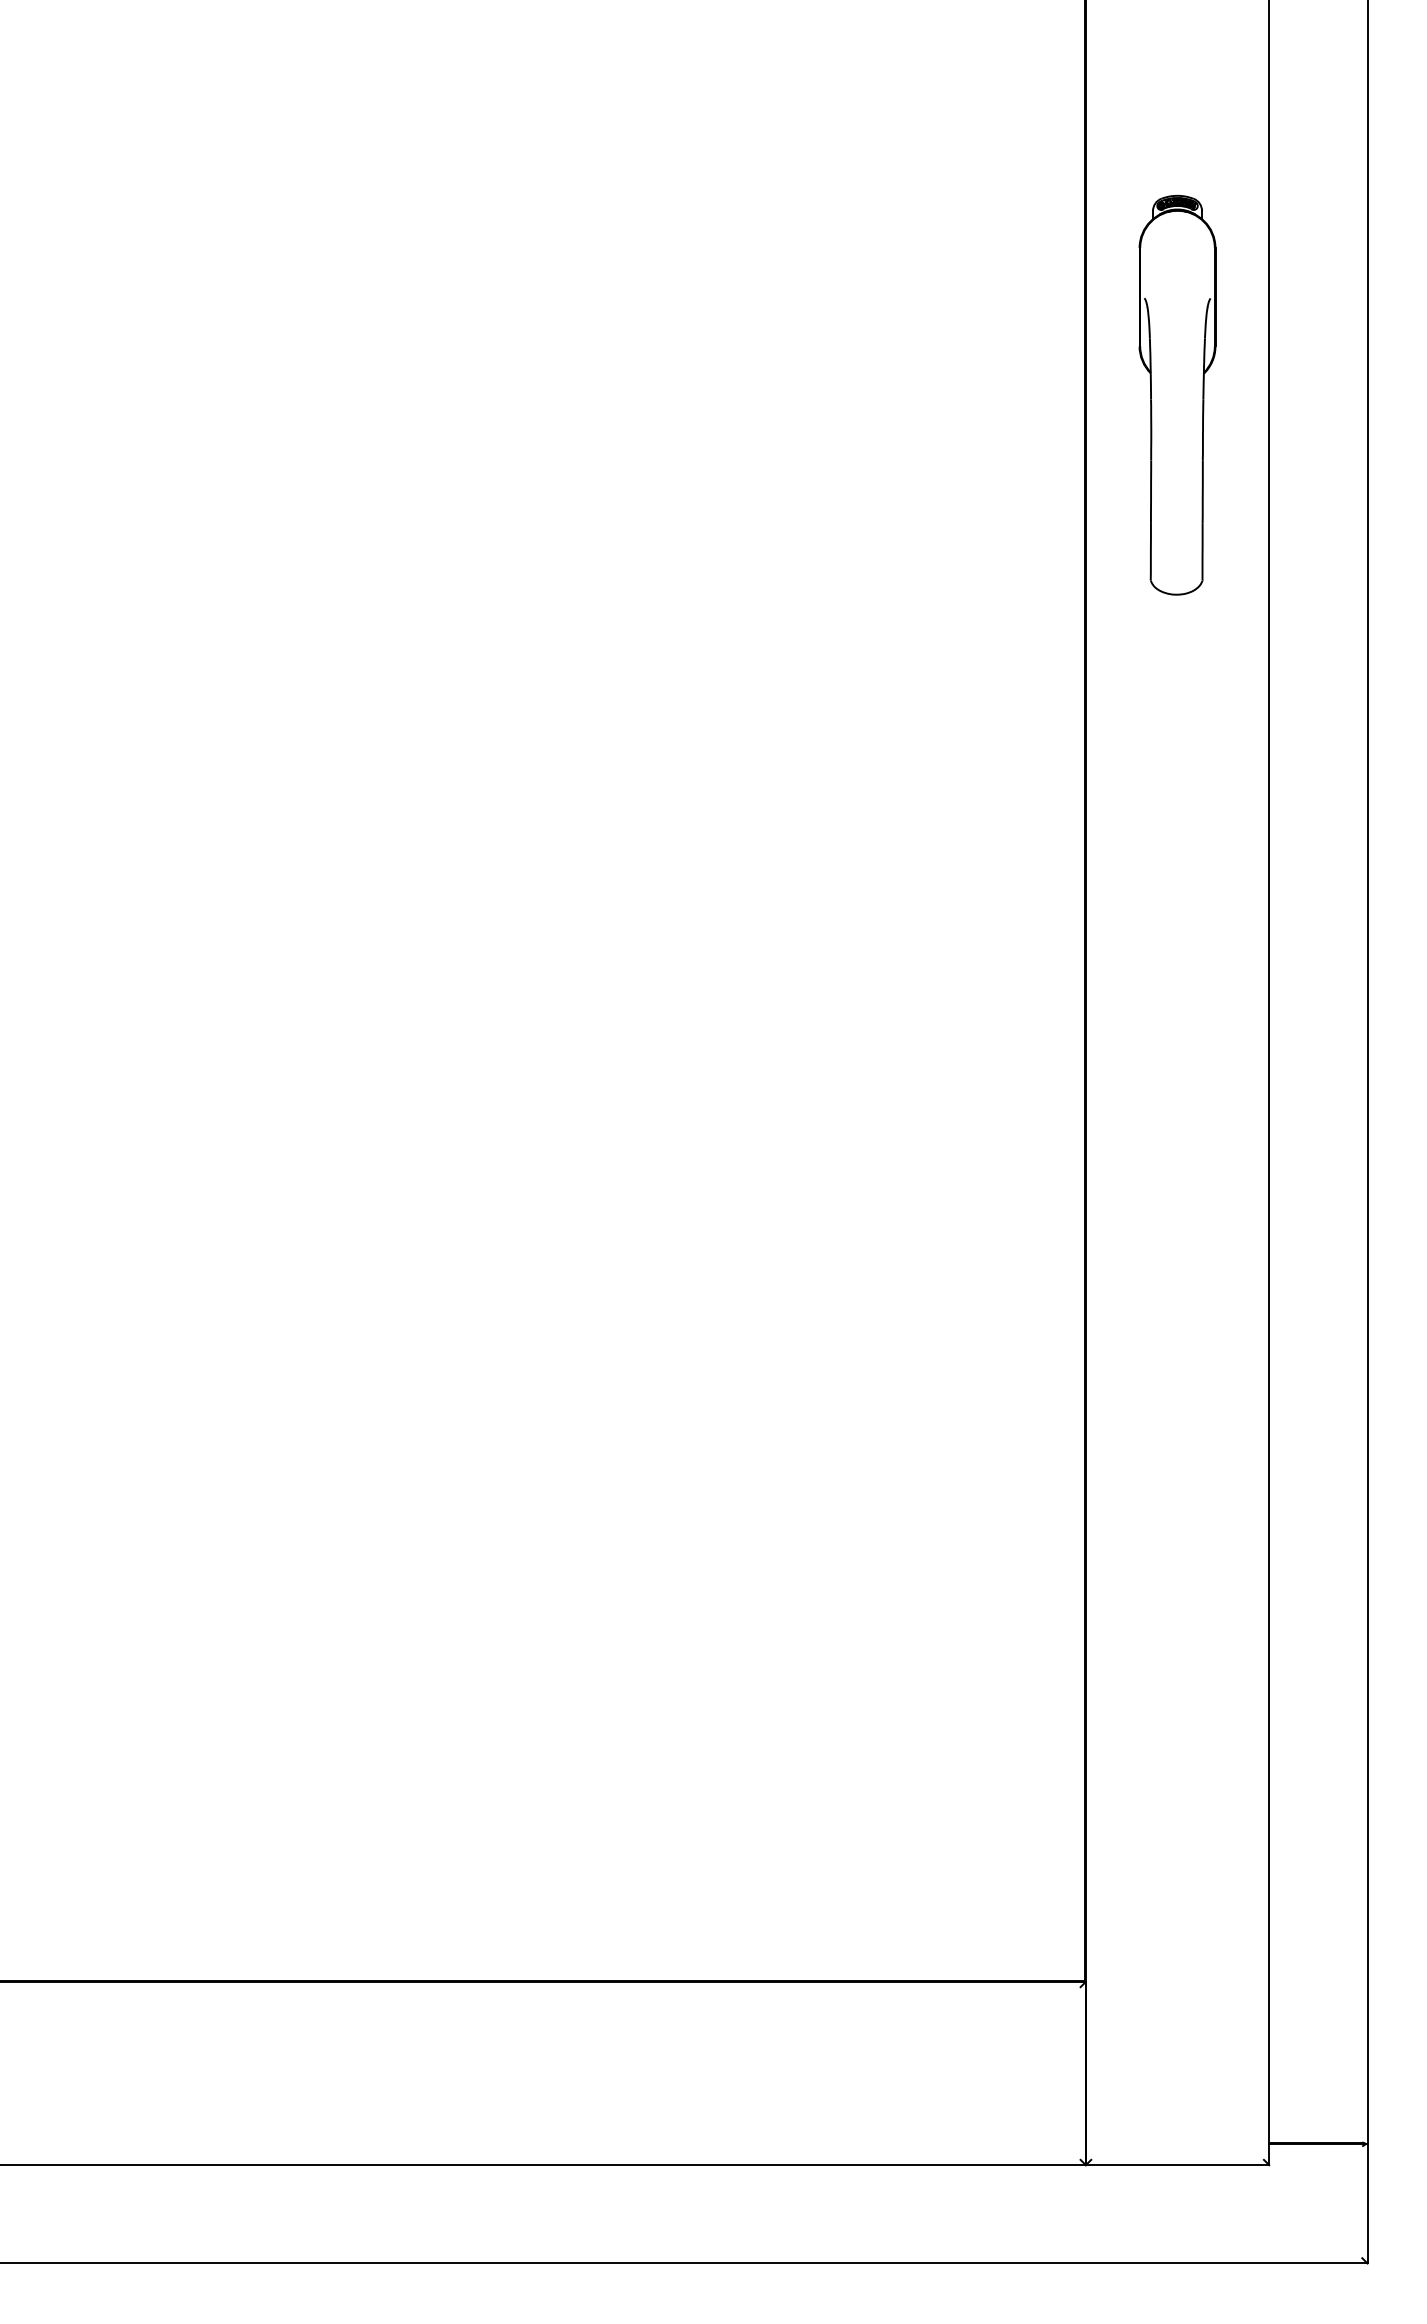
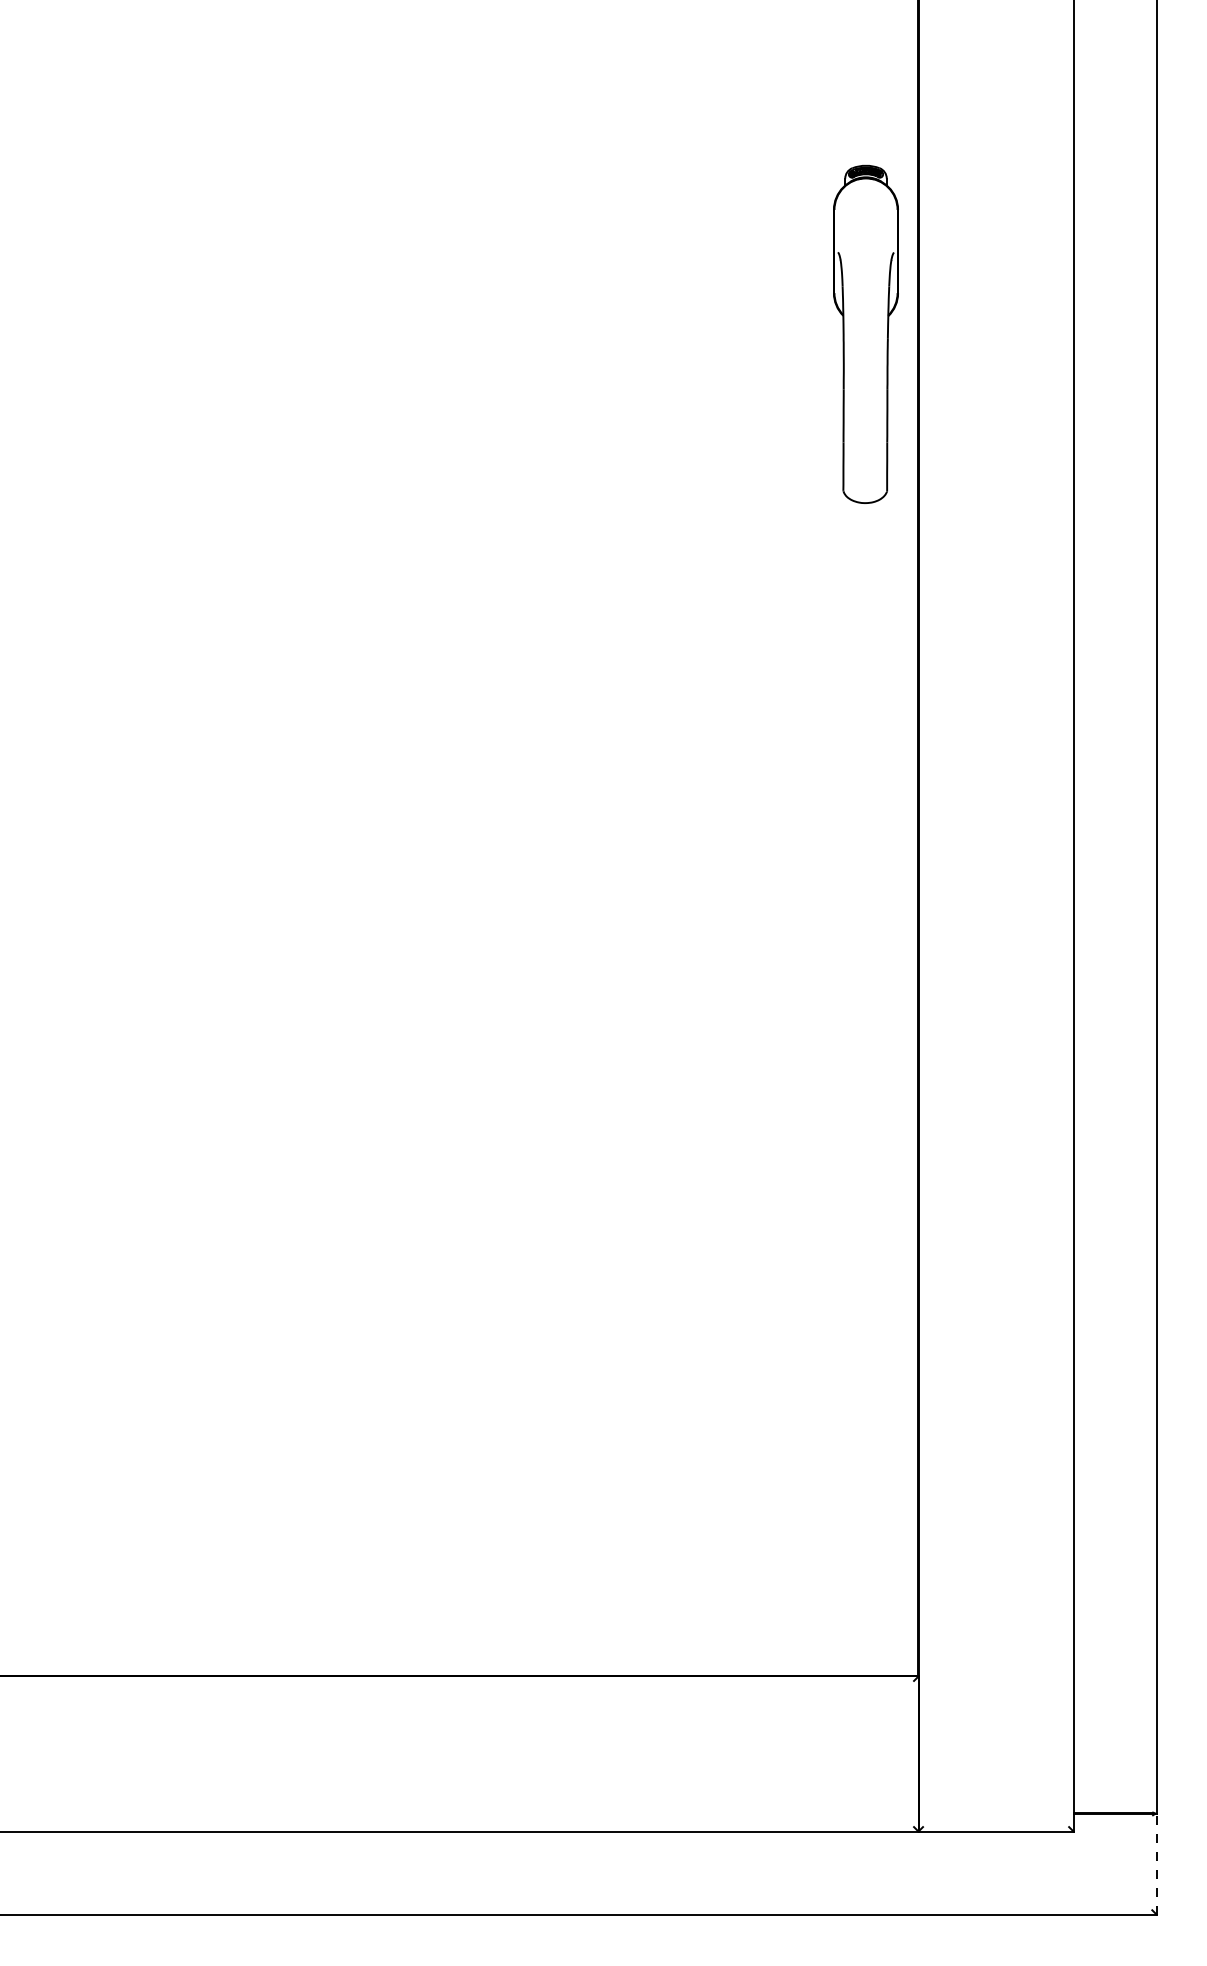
part: (1176, 394) -> (865, 333), moved
line: (1367, 2204) -> (1156, 1864), solid -> dashed

